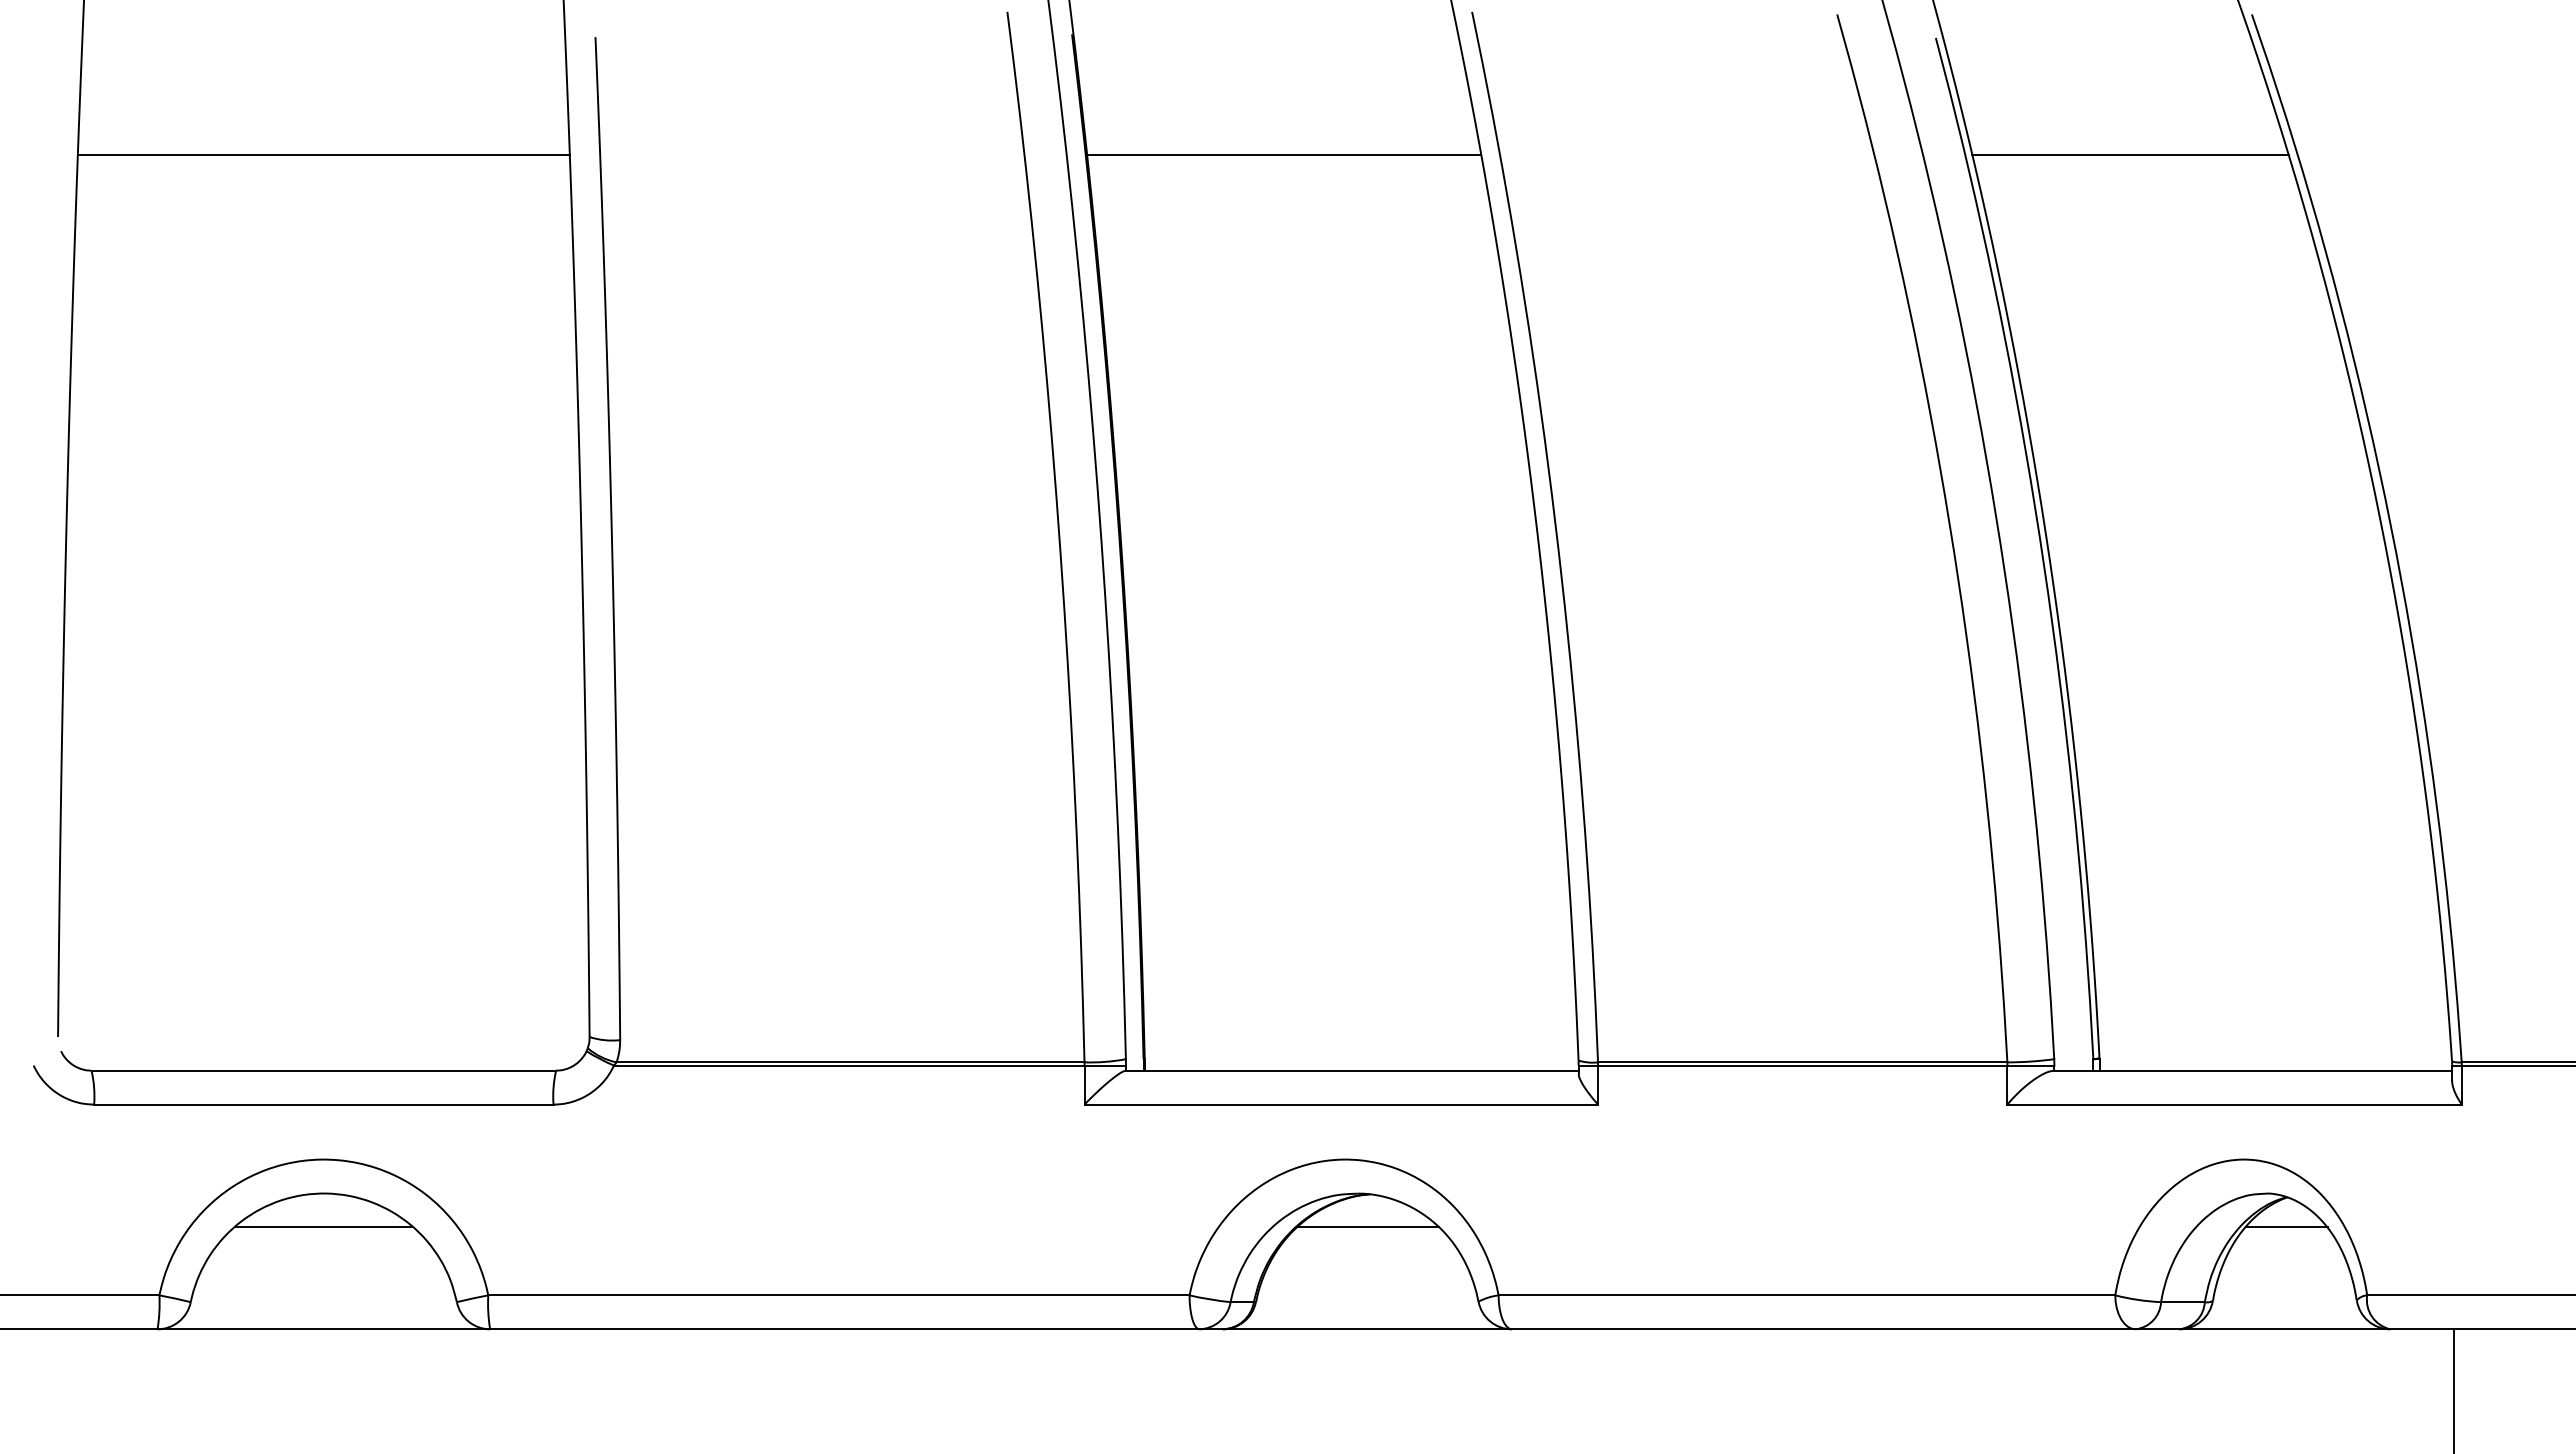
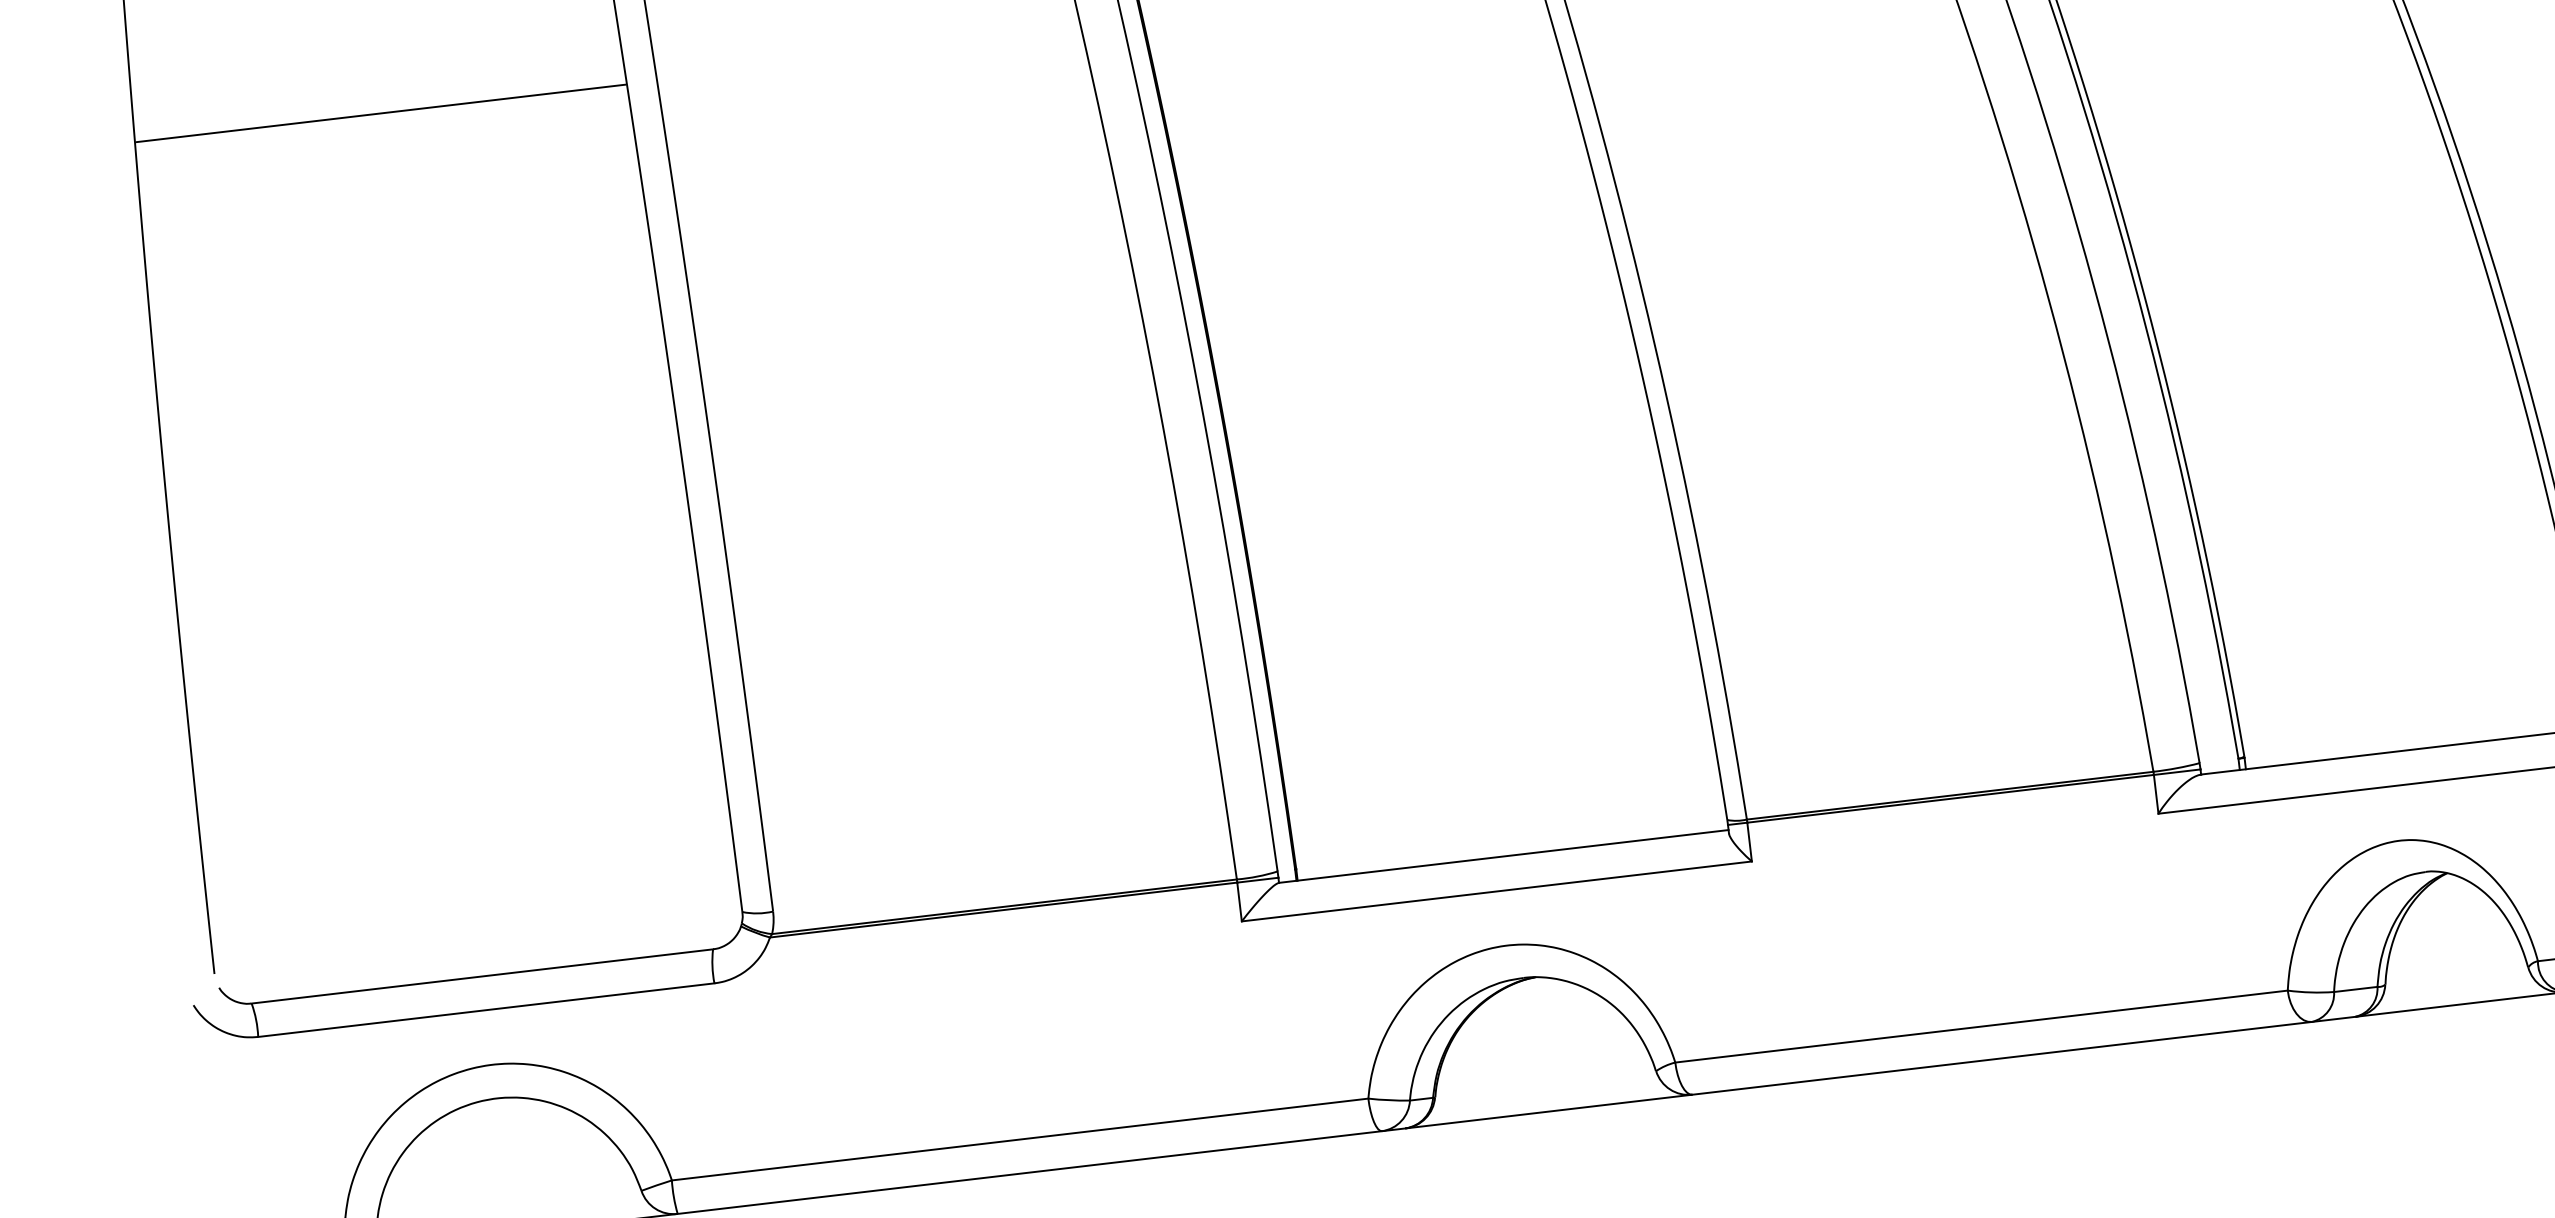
line: (323, 154) -> (380, 113), moved
line: (323, 1227) -> (500, 1132), removed
line: (1368, 1227) -> (1538, 1010), removed
line: (2286, 1227) -> (2449, 903), removed

